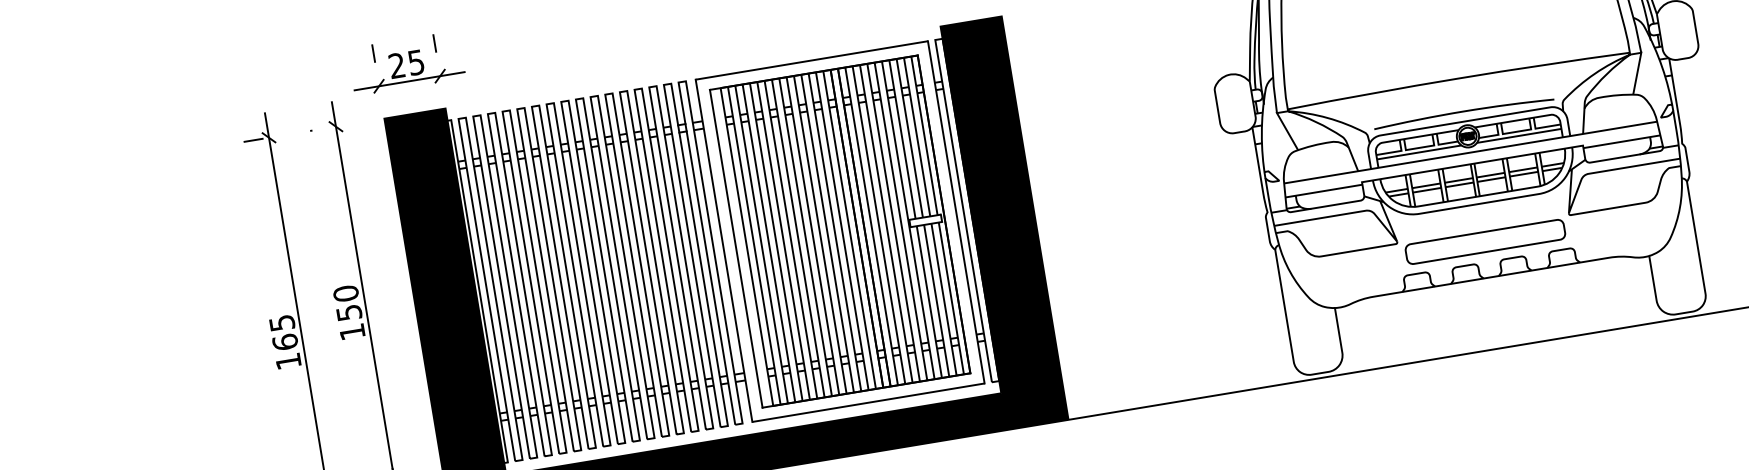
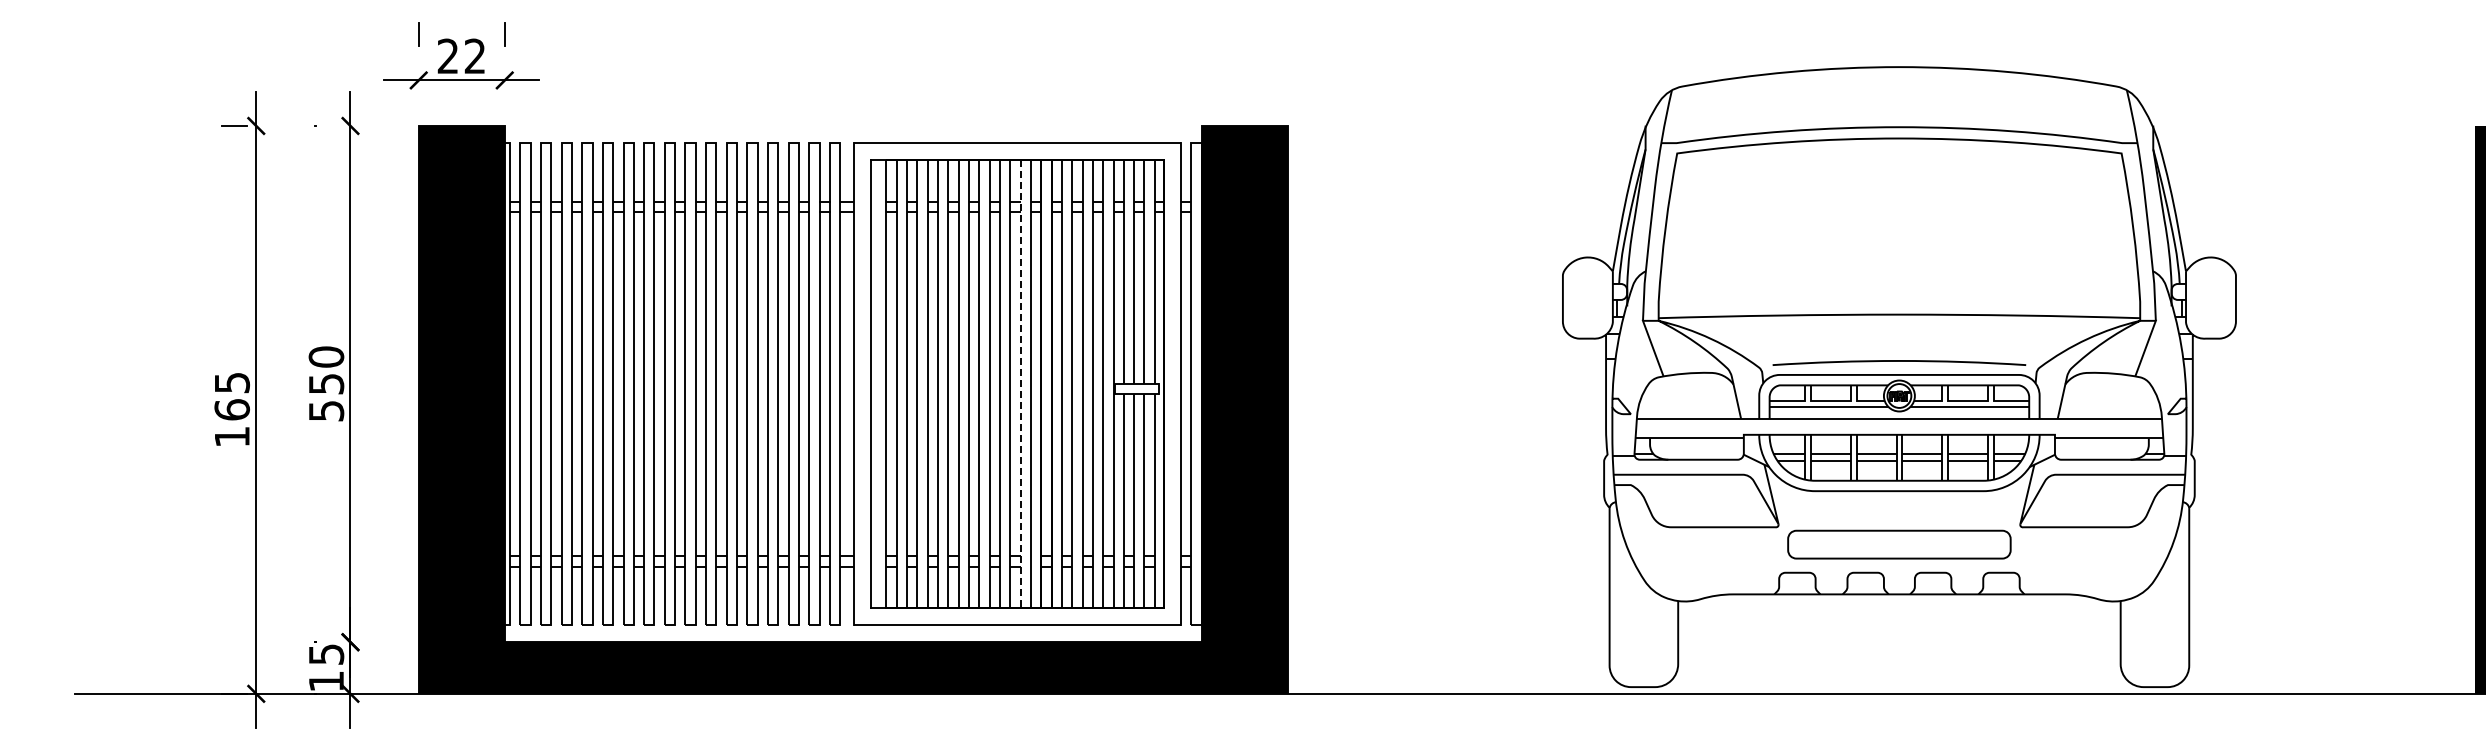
text: (415, 62) -> (474, 56), 25 -> 22
line: (842, 231) -> (1020, 384), solid -> dashed
text: (352, 332) -> (326, 411), 150 -> 550

